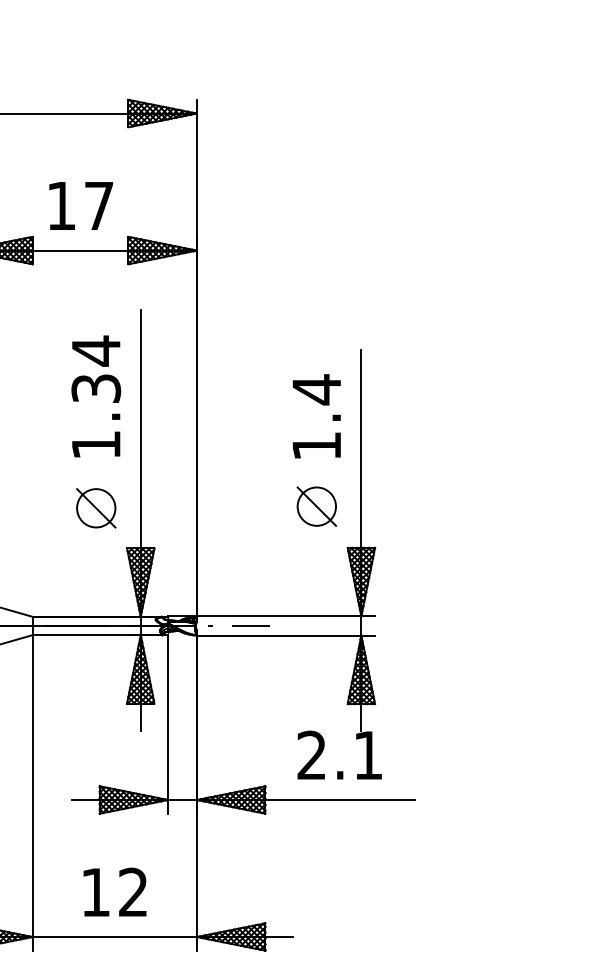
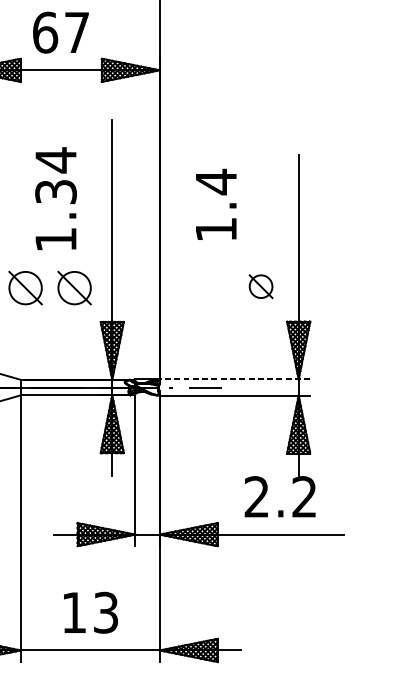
text: (61, 205) -> (45, 32), 17 -> 67
text: (96, 396) -> (56, 198), moved
text: (316, 416) -> (215, 204), moved
part: (316, 506) -> (260, 286), size x0.7
part: (38, 508) -> (25, 288), added
line: (285, 616) -> (234, 379), solid -> dashed
text: (367, 754) -> (303, 496), 2.1 -> 2.2
text: (133, 892) -> (106, 612), 12 -> 13

